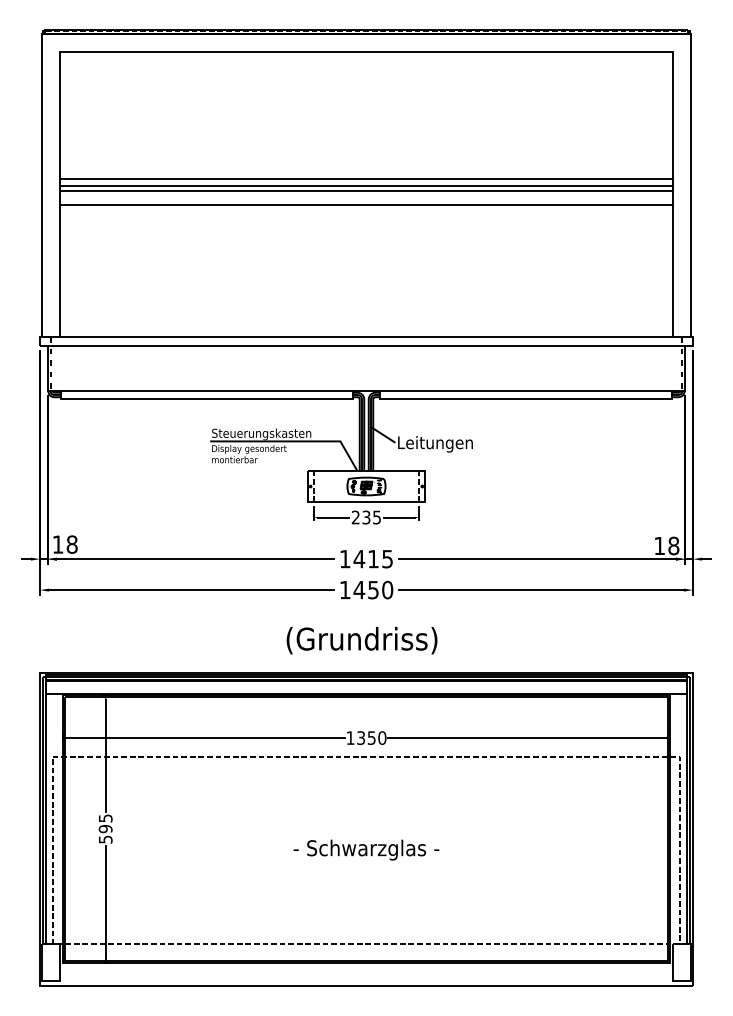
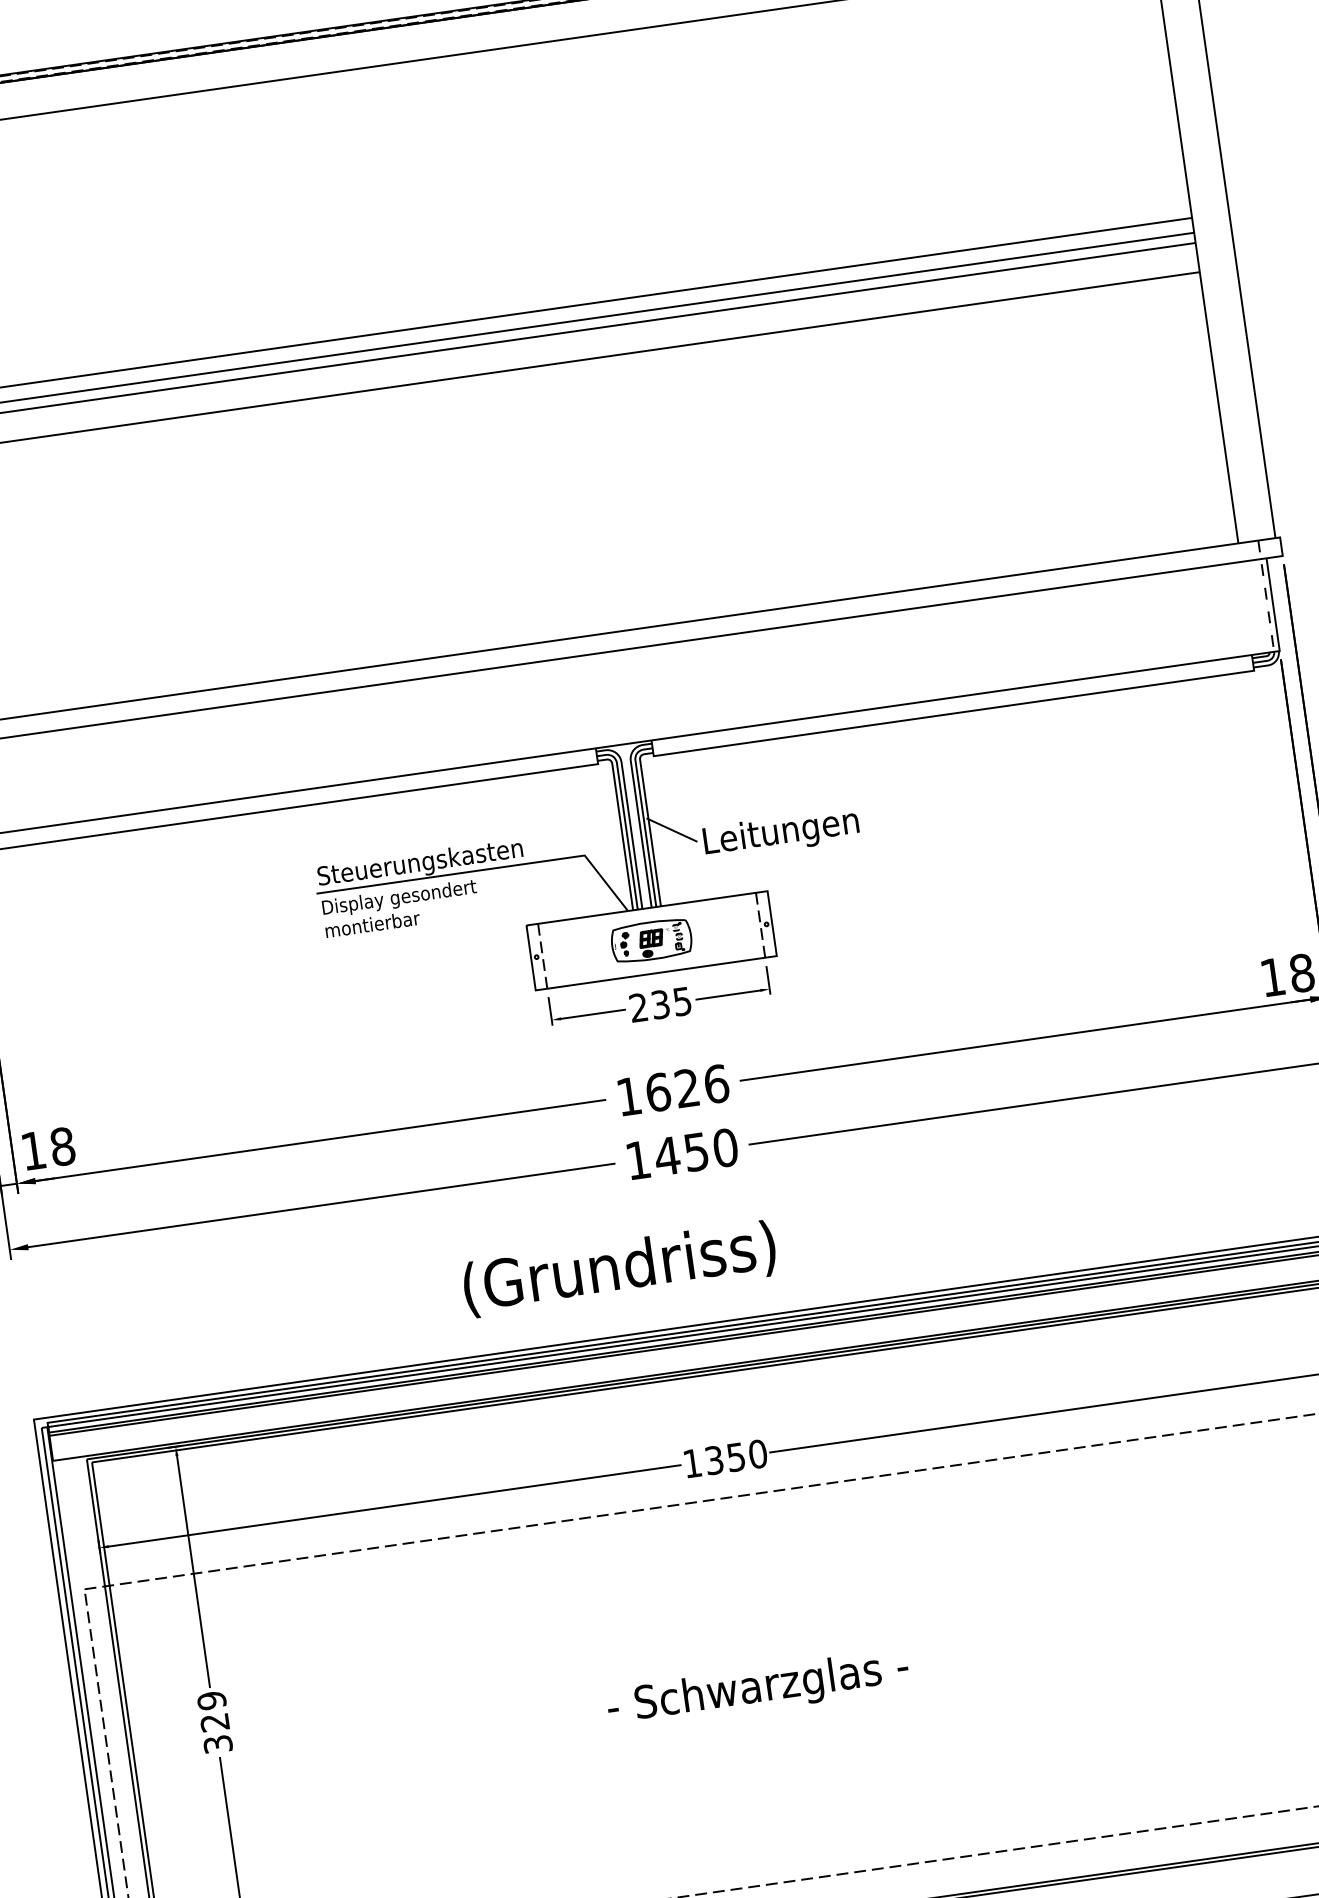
text: (373, 558) -> (687, 1086), 1415 -> 1626
text: (361, 640) -> (618, 1269), moved
text: (105, 828) -> (214, 1721), 595 -> 329

